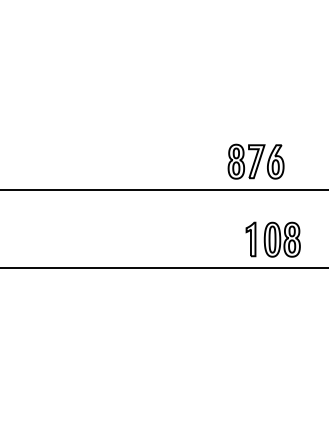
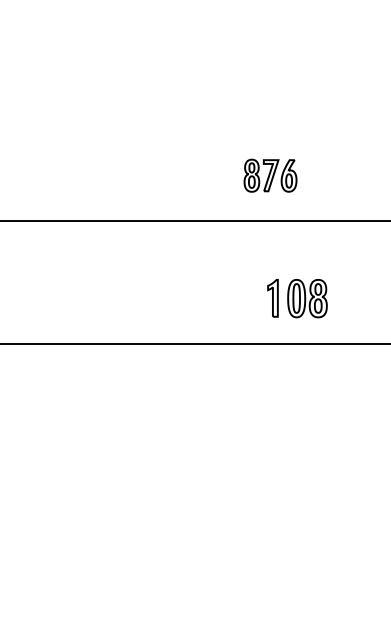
part: (255, 161) -> (269, 175), size x0.6
part: (272, 239) -> (296, 298), size x0.7

